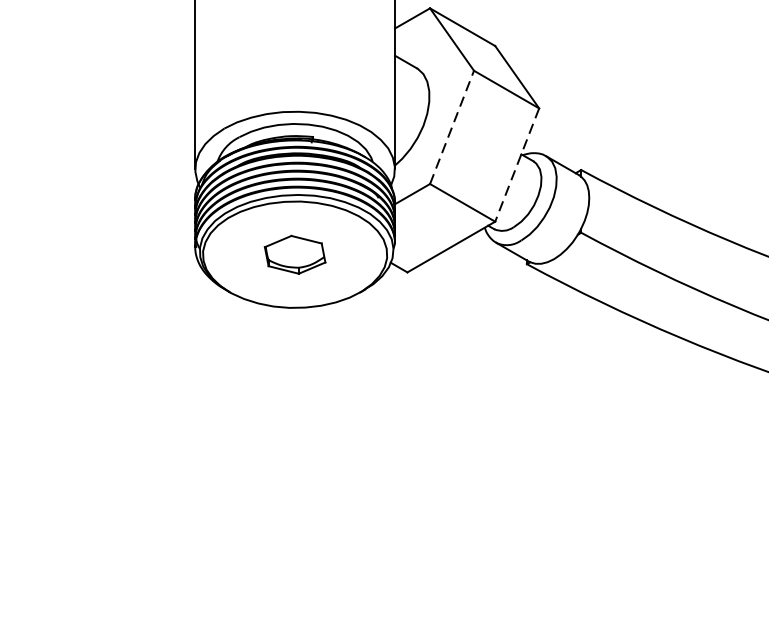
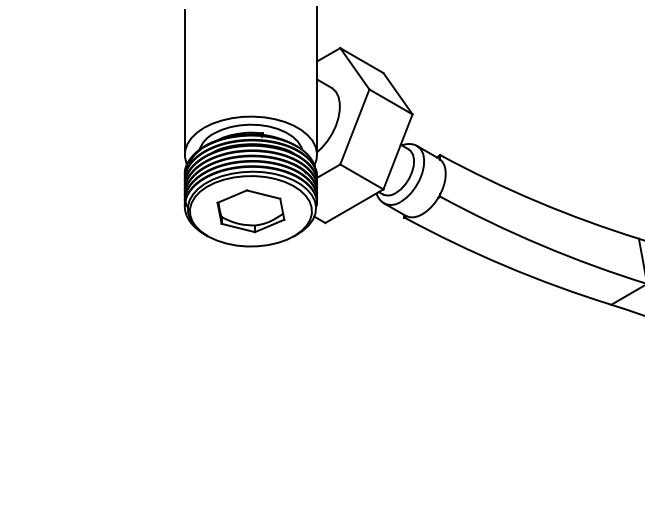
line: (453, 126) -> (355, 126), dashed -> solid
line: (516, 165) -> (397, 152), dashed -> solid
part: (294, 255) -> (250, 211), size x1.67

